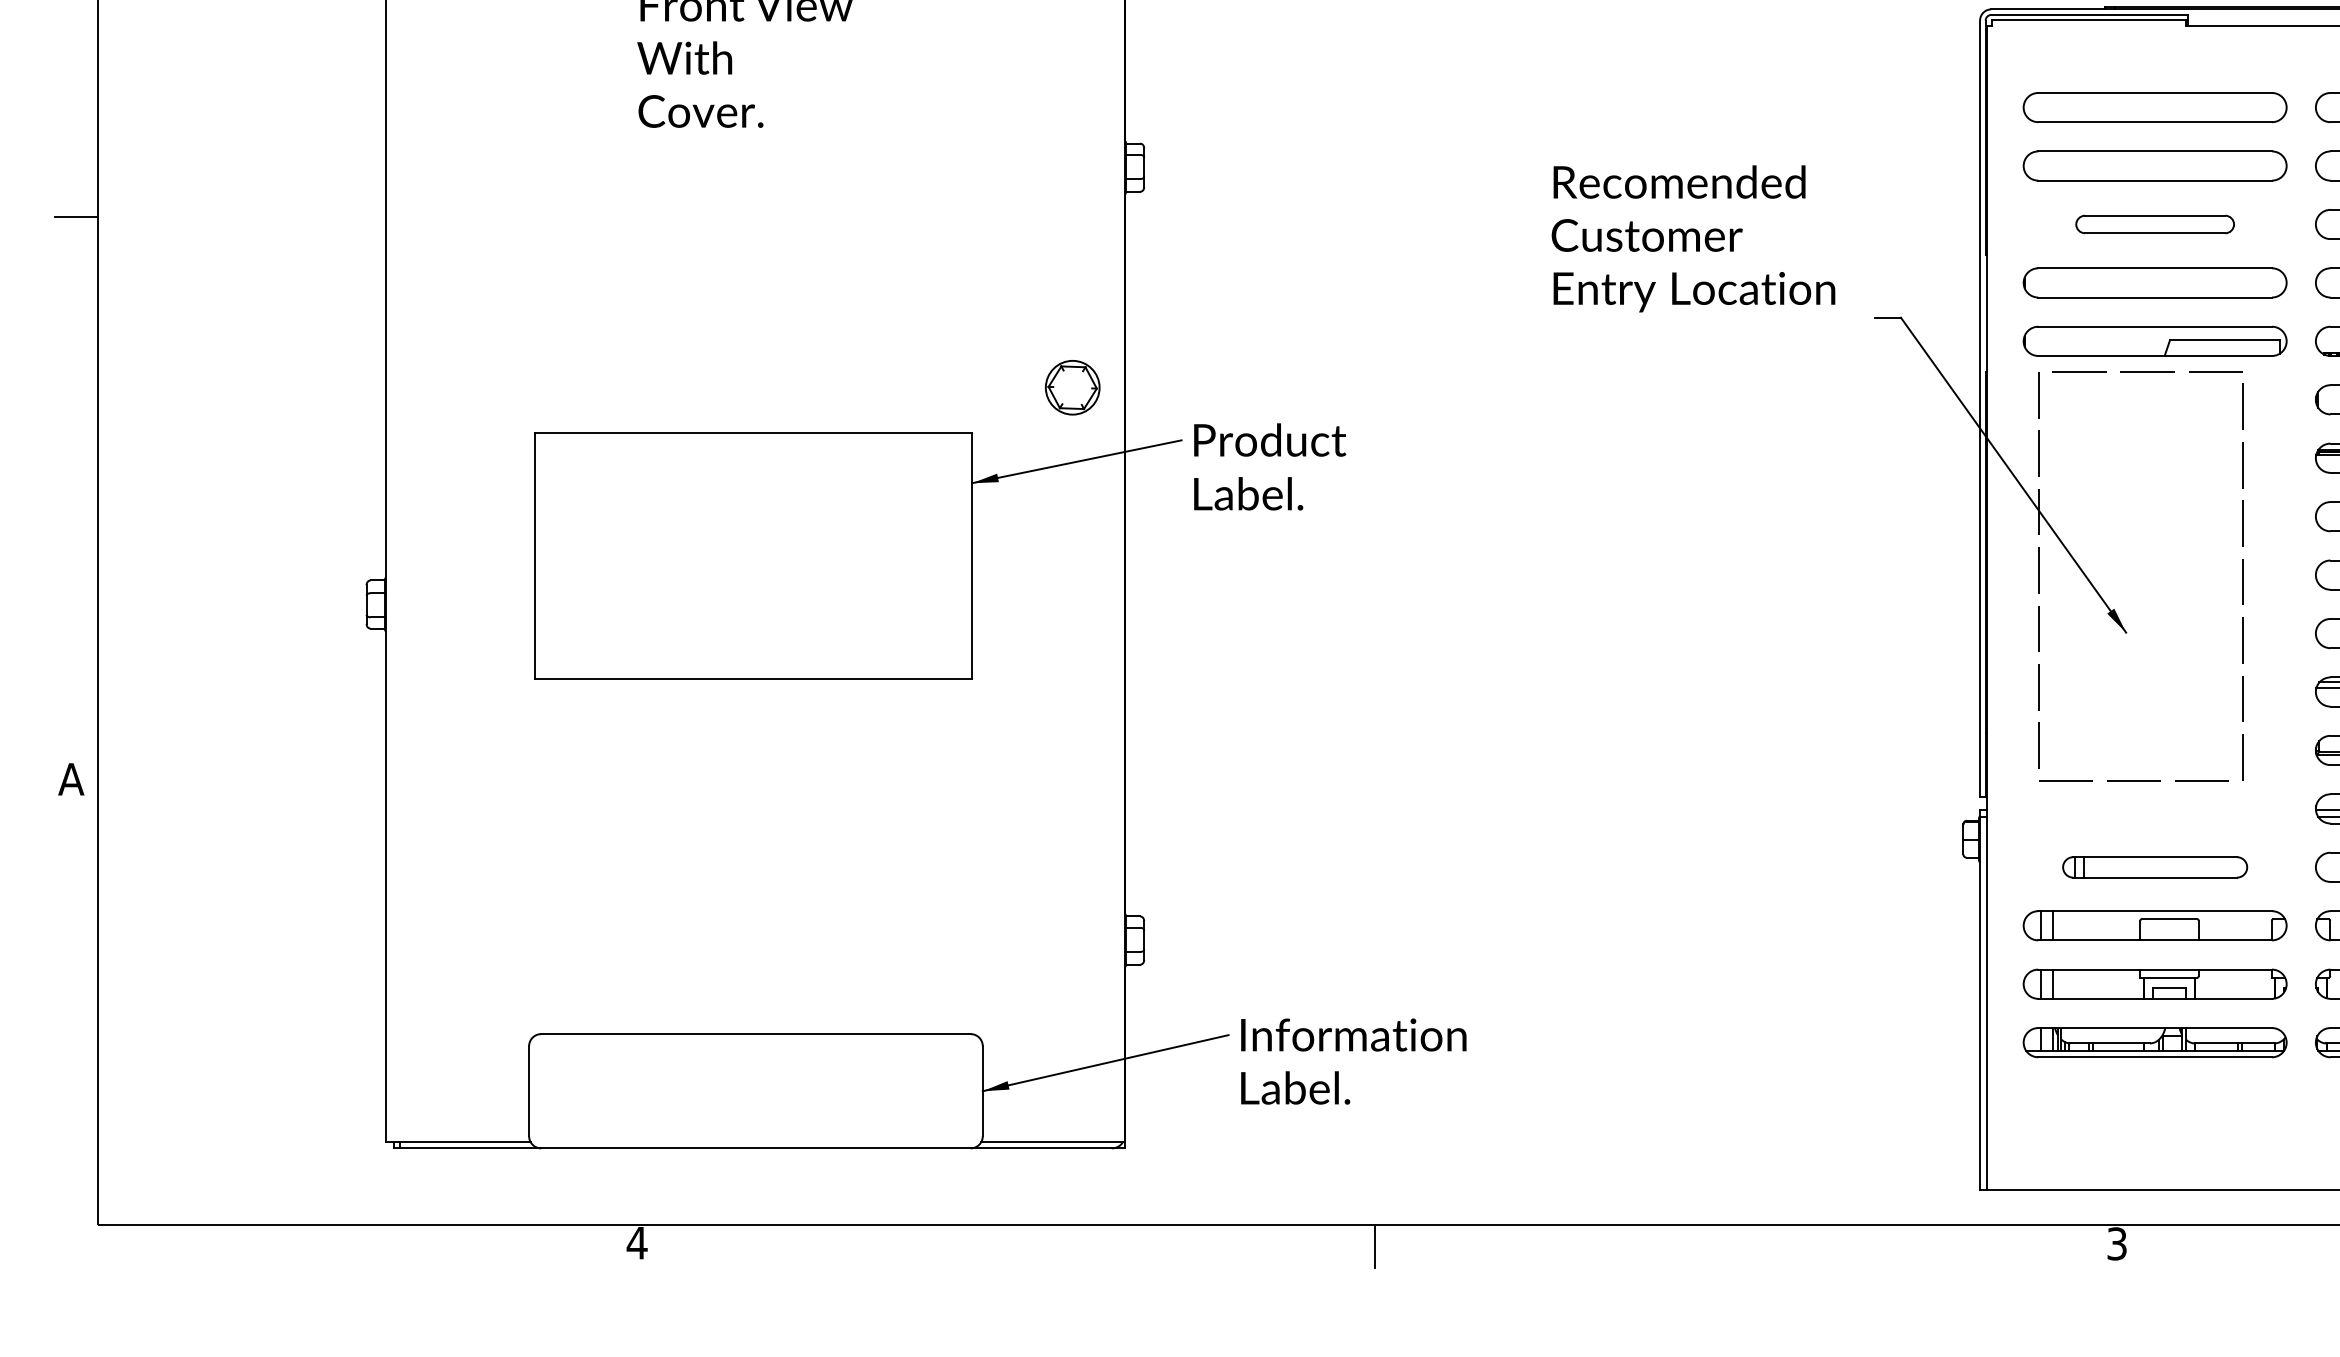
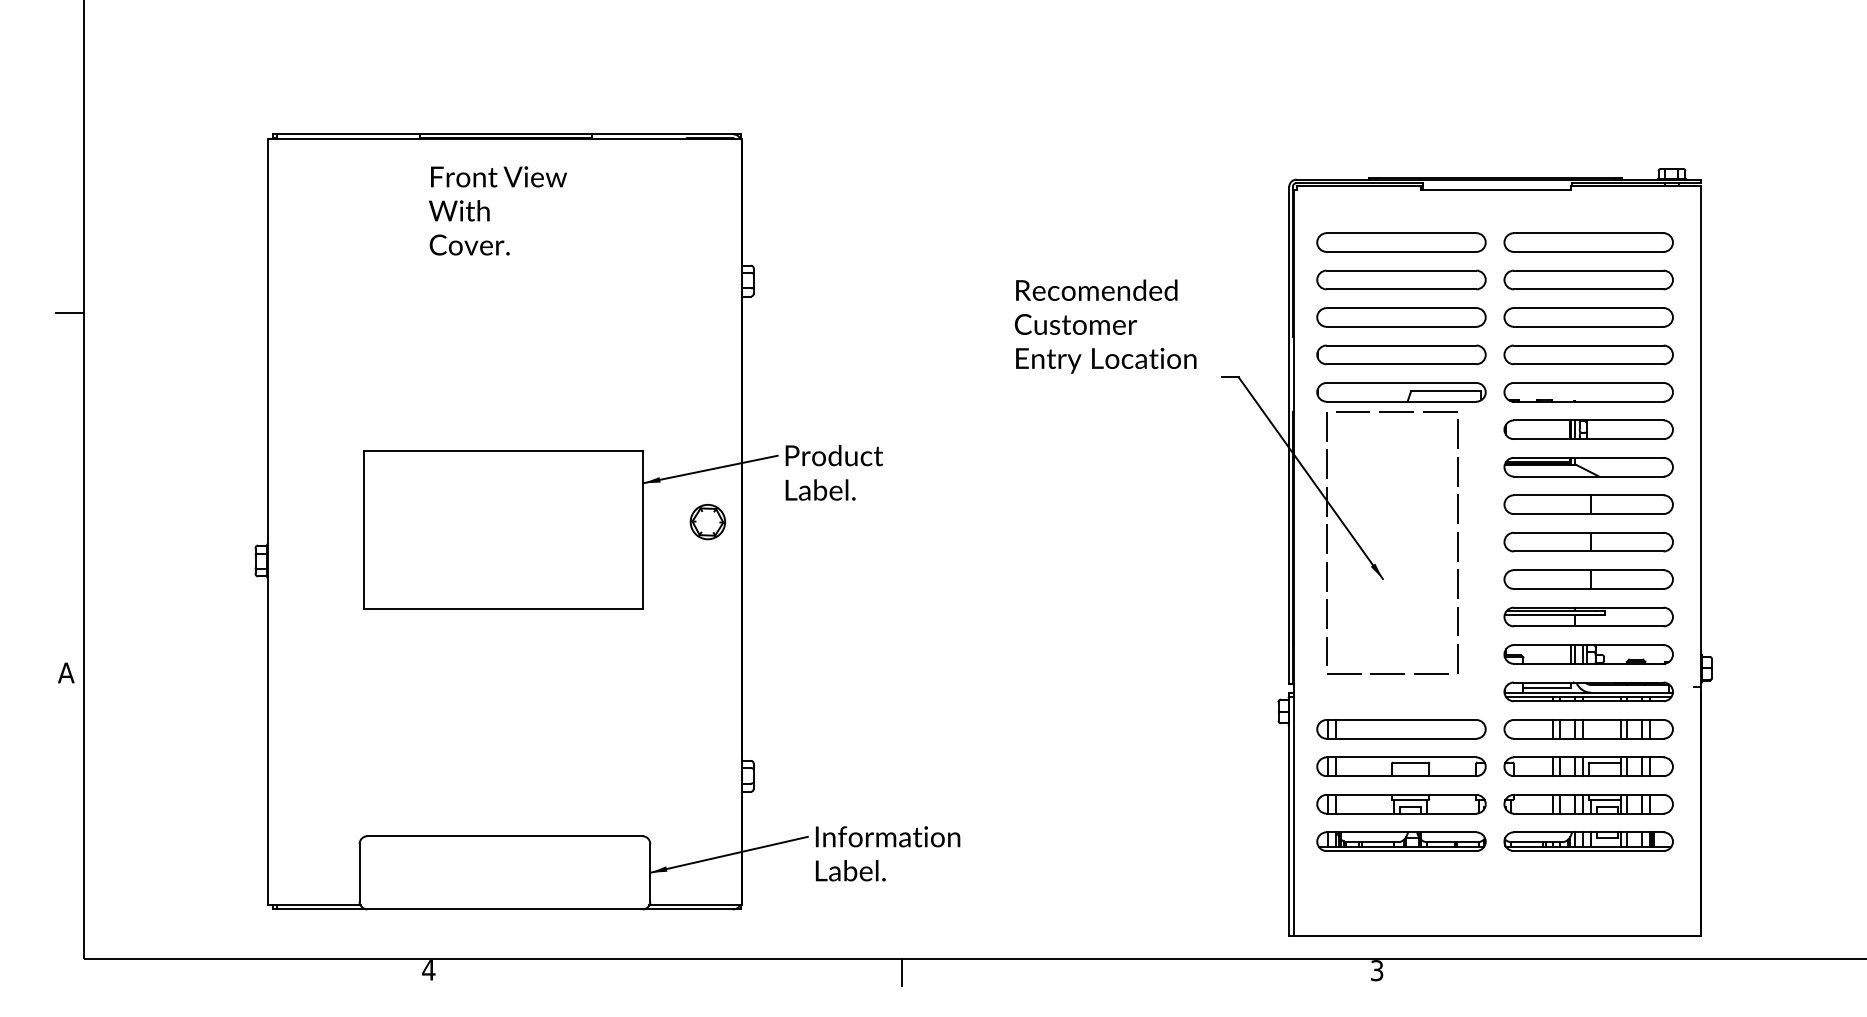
part: (2155, 224) -> (1401, 317), size x1.67
part: (1072, 388) -> (707, 522), moved
part: (2155, 867) -> (1401, 729), size x1.43

